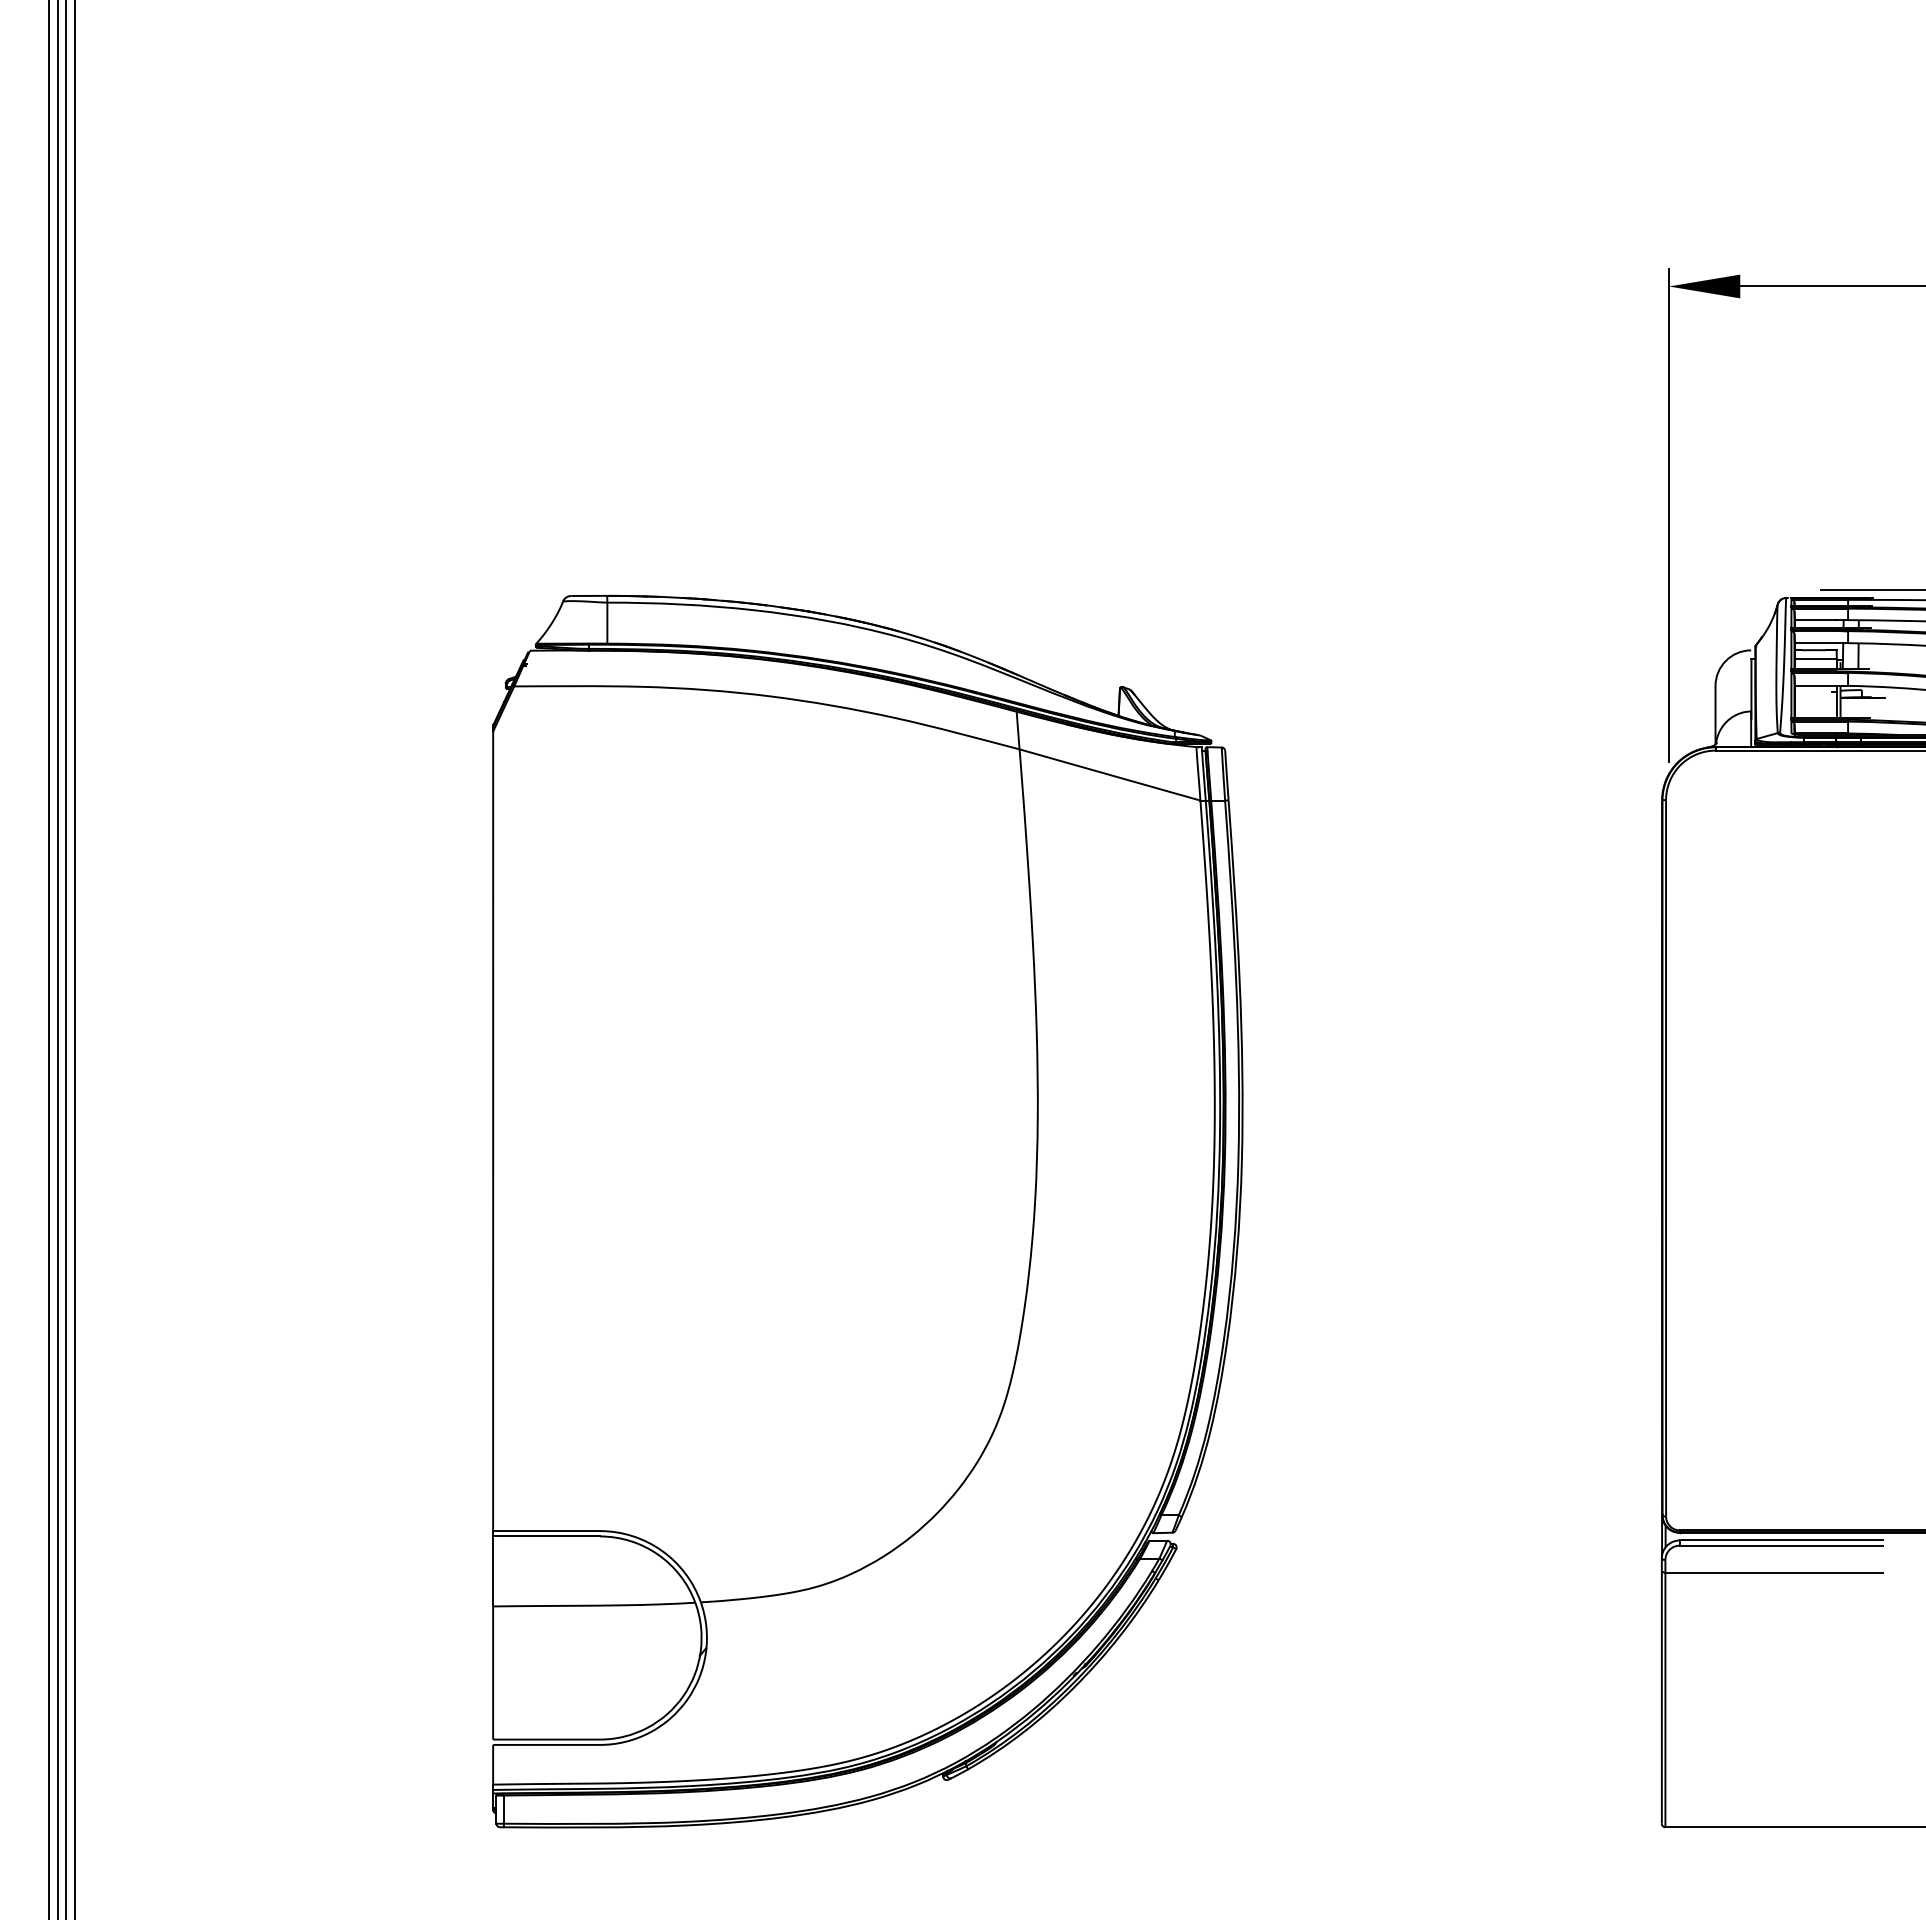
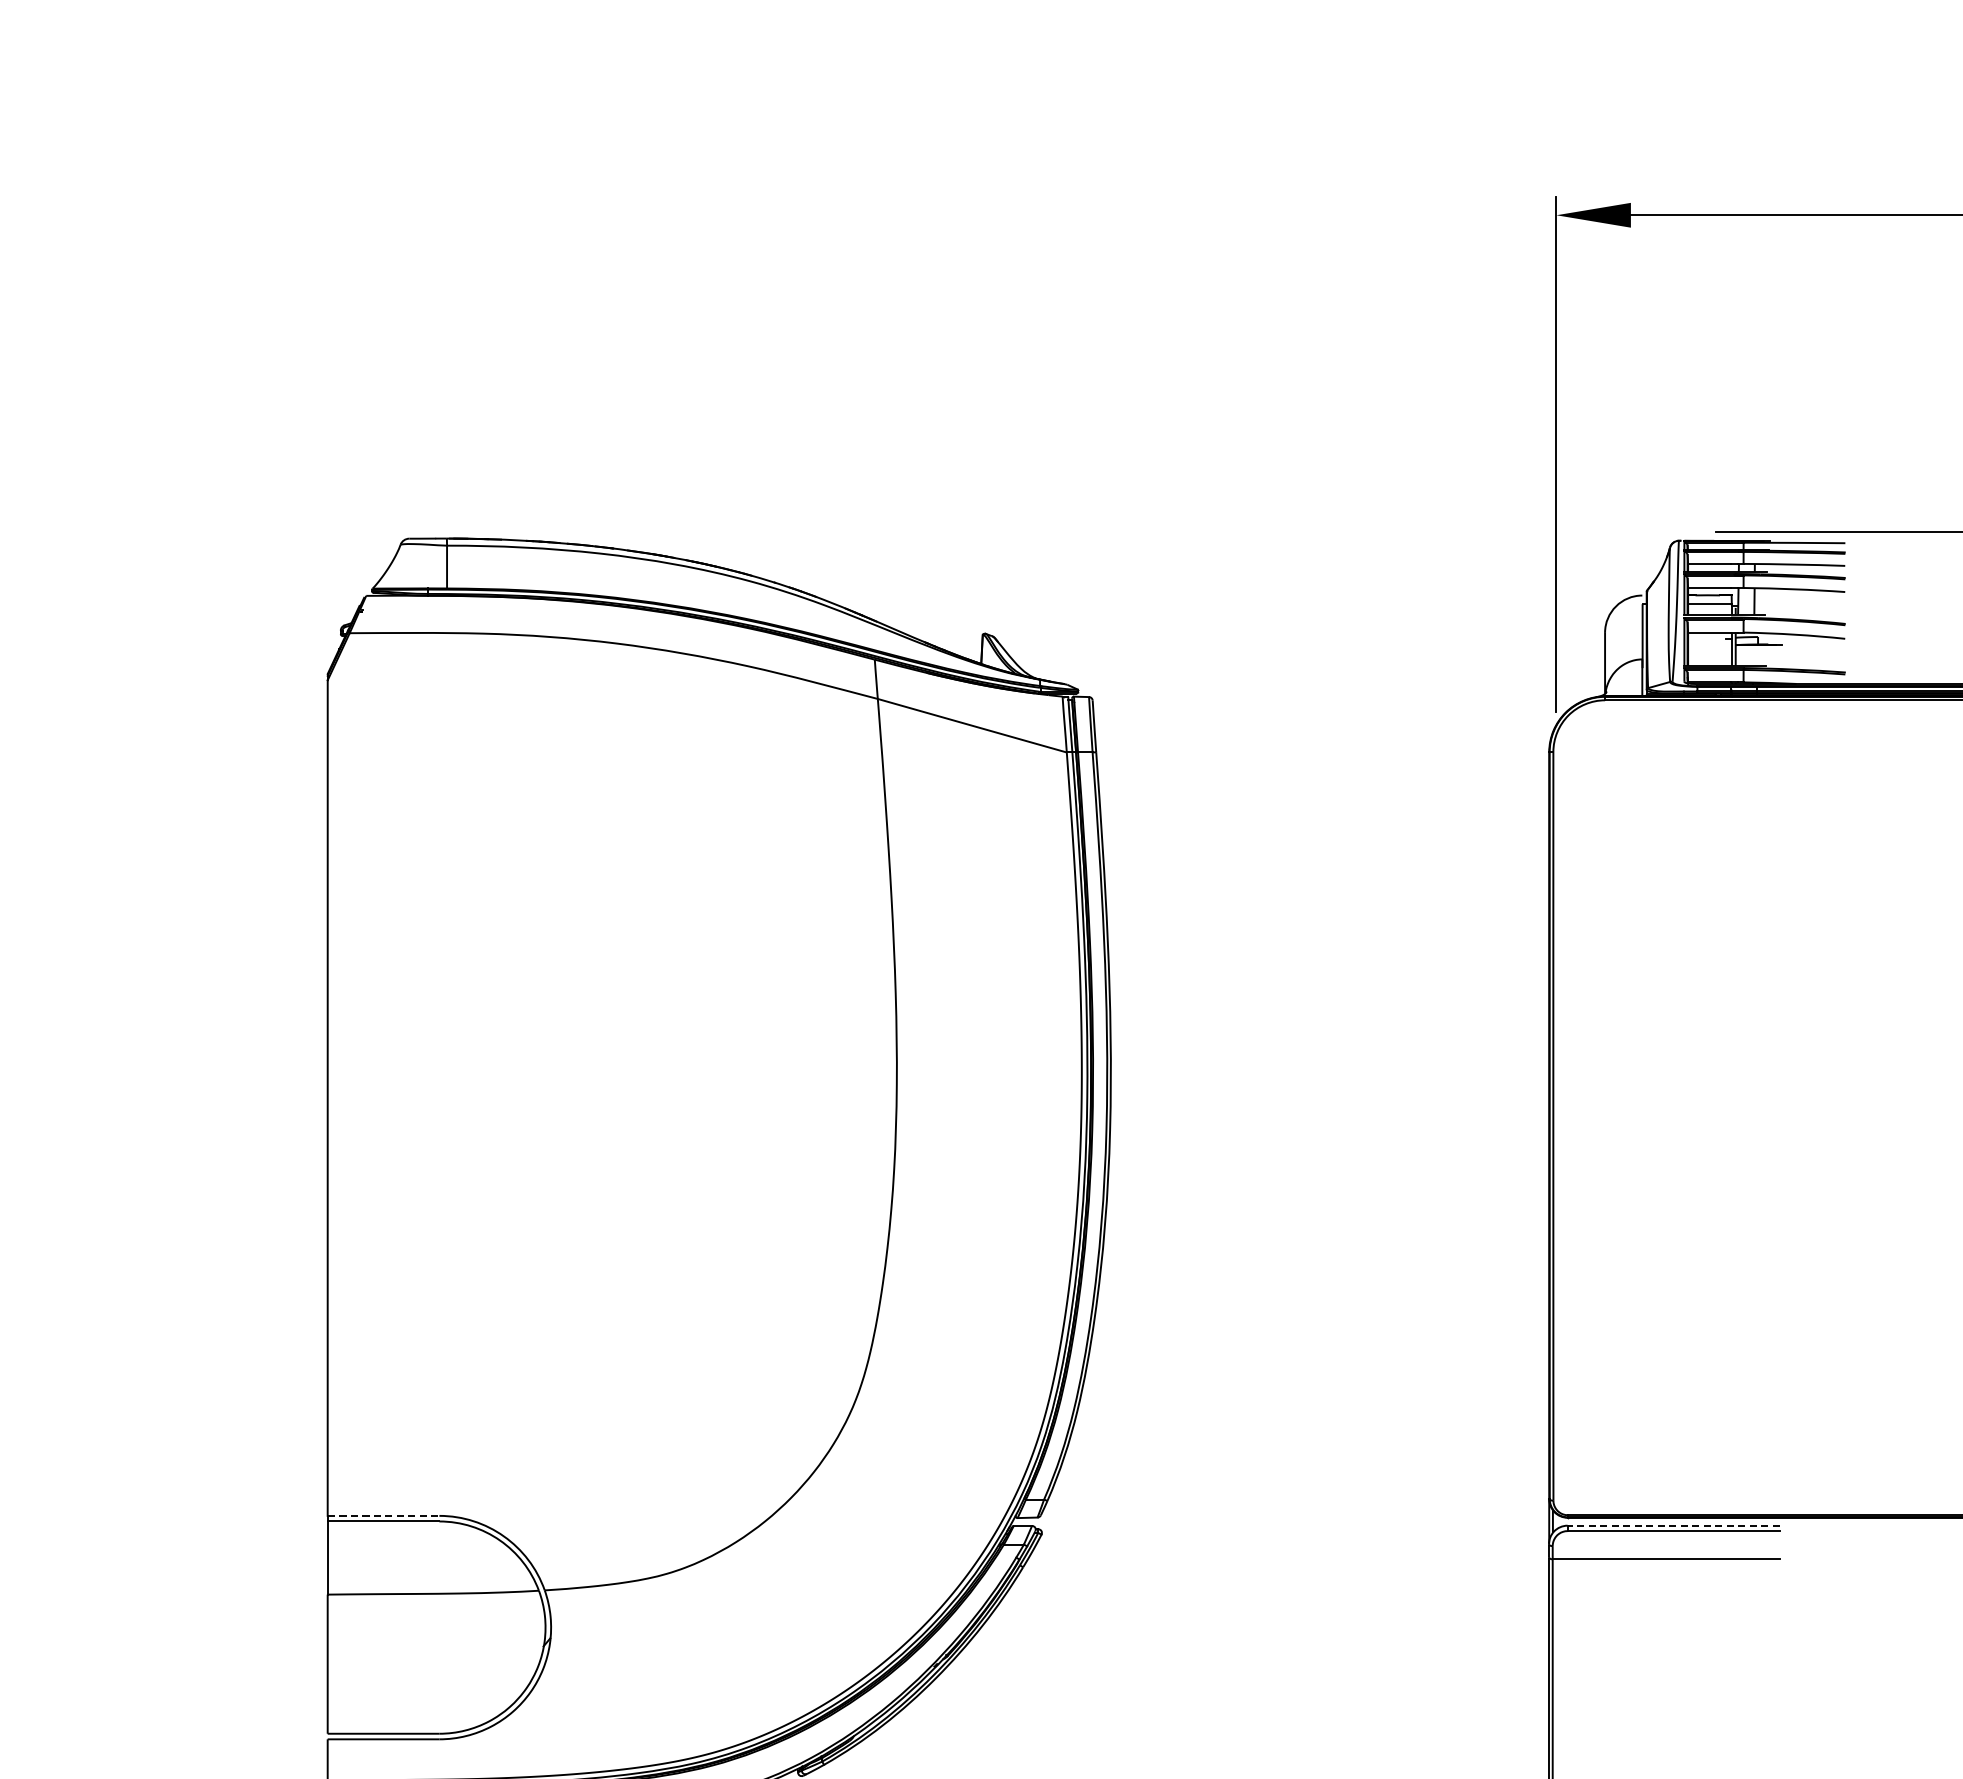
line: (547, 1531) -> (384, 1516), solid -> dashed
line: (1781, 1540) -> (1674, 1525), solid -> dashed

